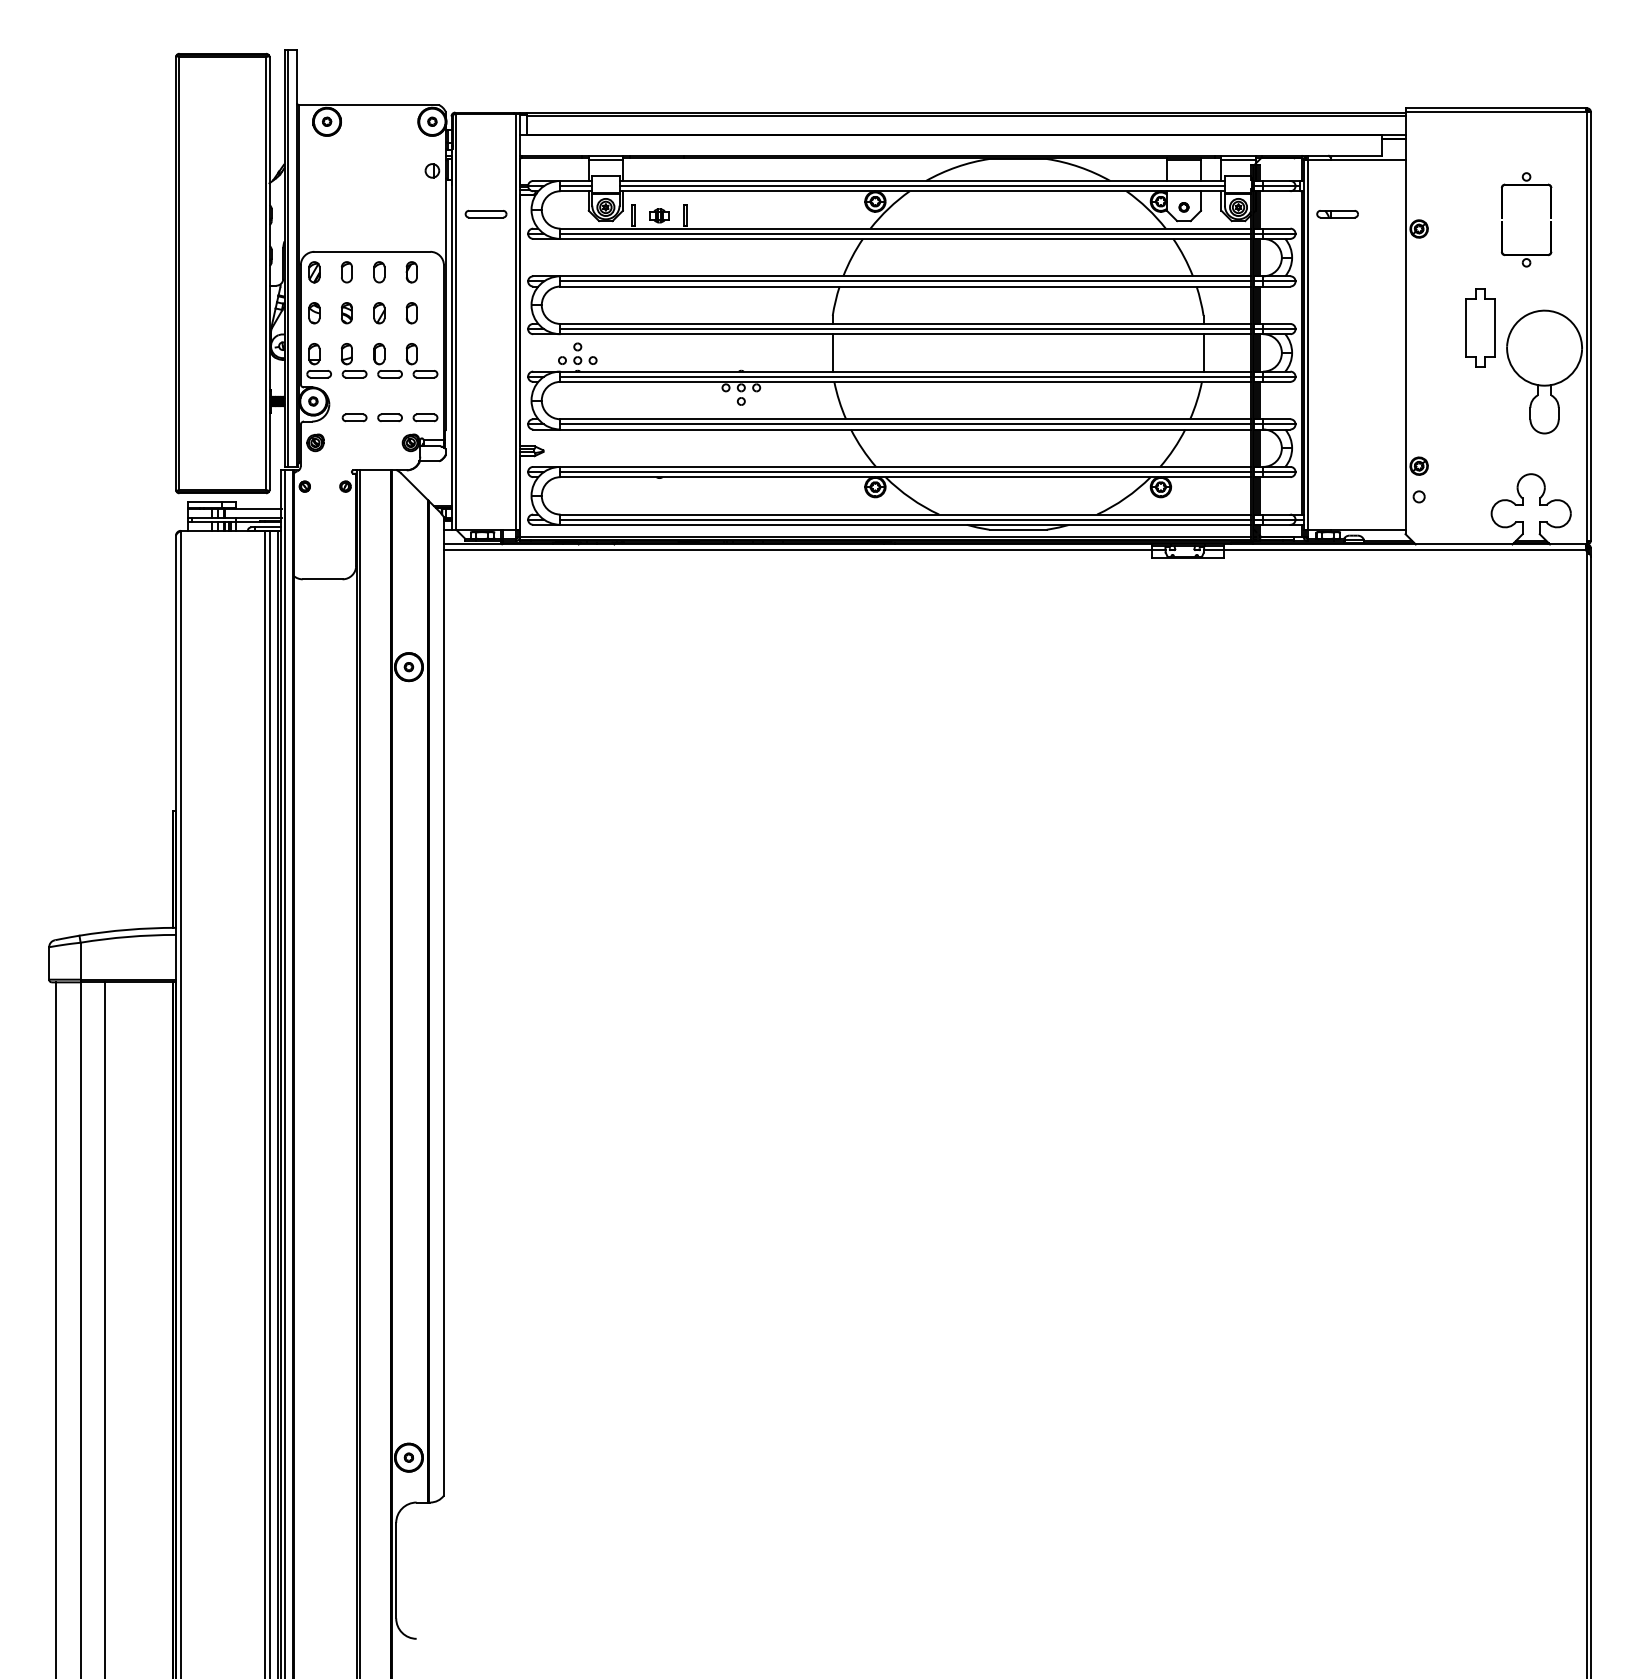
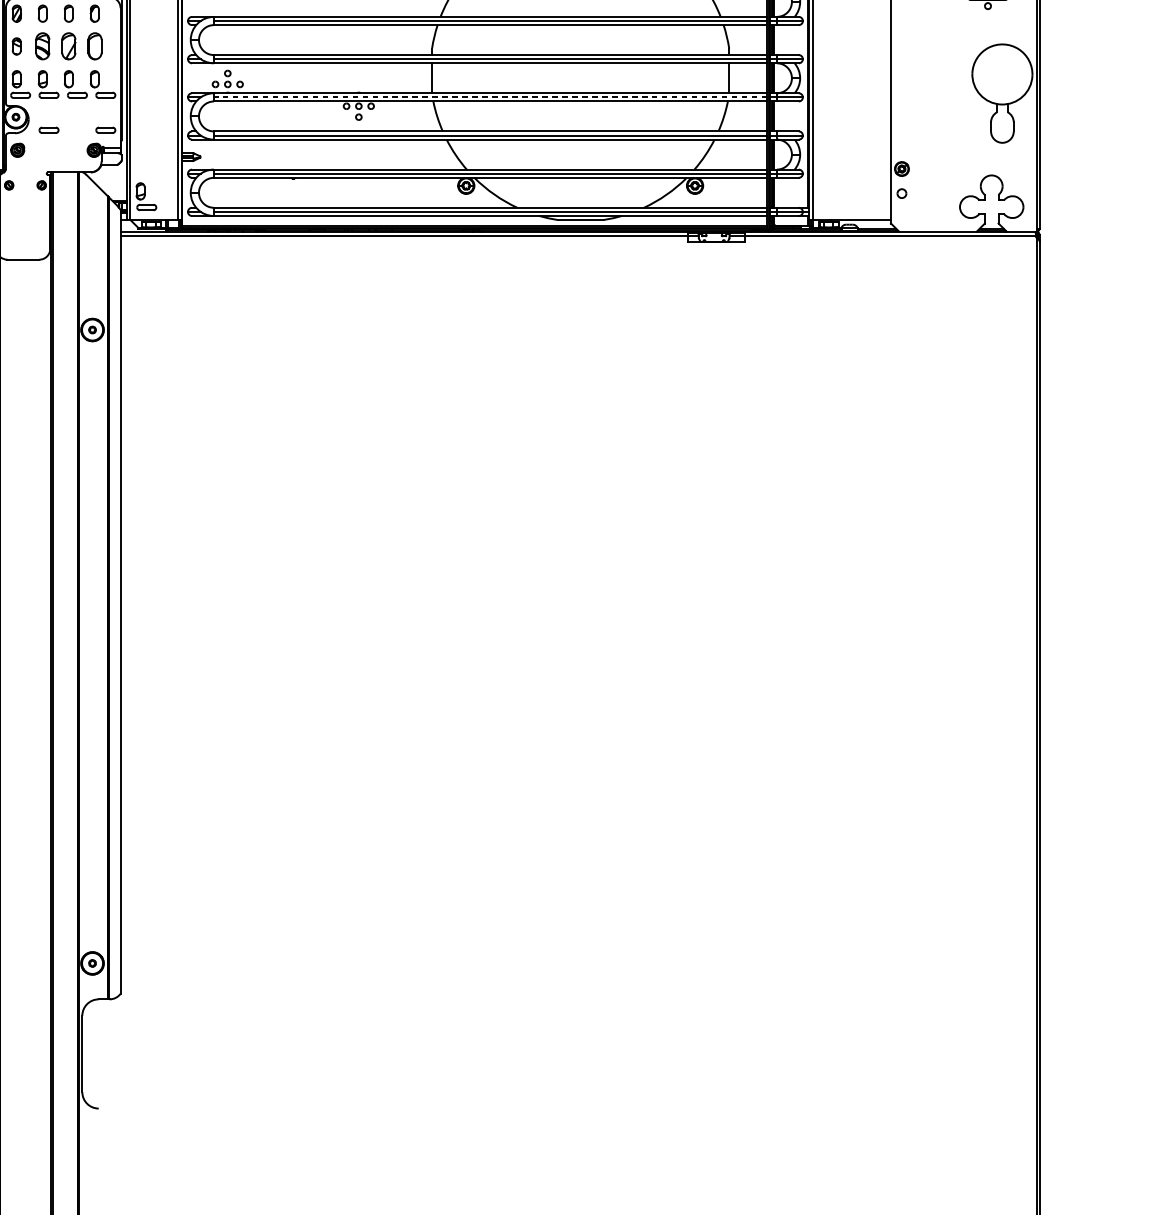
part: (346, 313) -> (42, 46), size x1.6
part: (379, 313) -> (68, 46), size x1.6
part: (411, 313) -> (94, 46), size x1.6
part: (1480, 327) -> (951, 57), removed
line: (905, 376) -> (490, 97), solid -> dashed
part: (389, 417) -> (76, 130), removed
part: (476, 500) -> (146, 196), added

